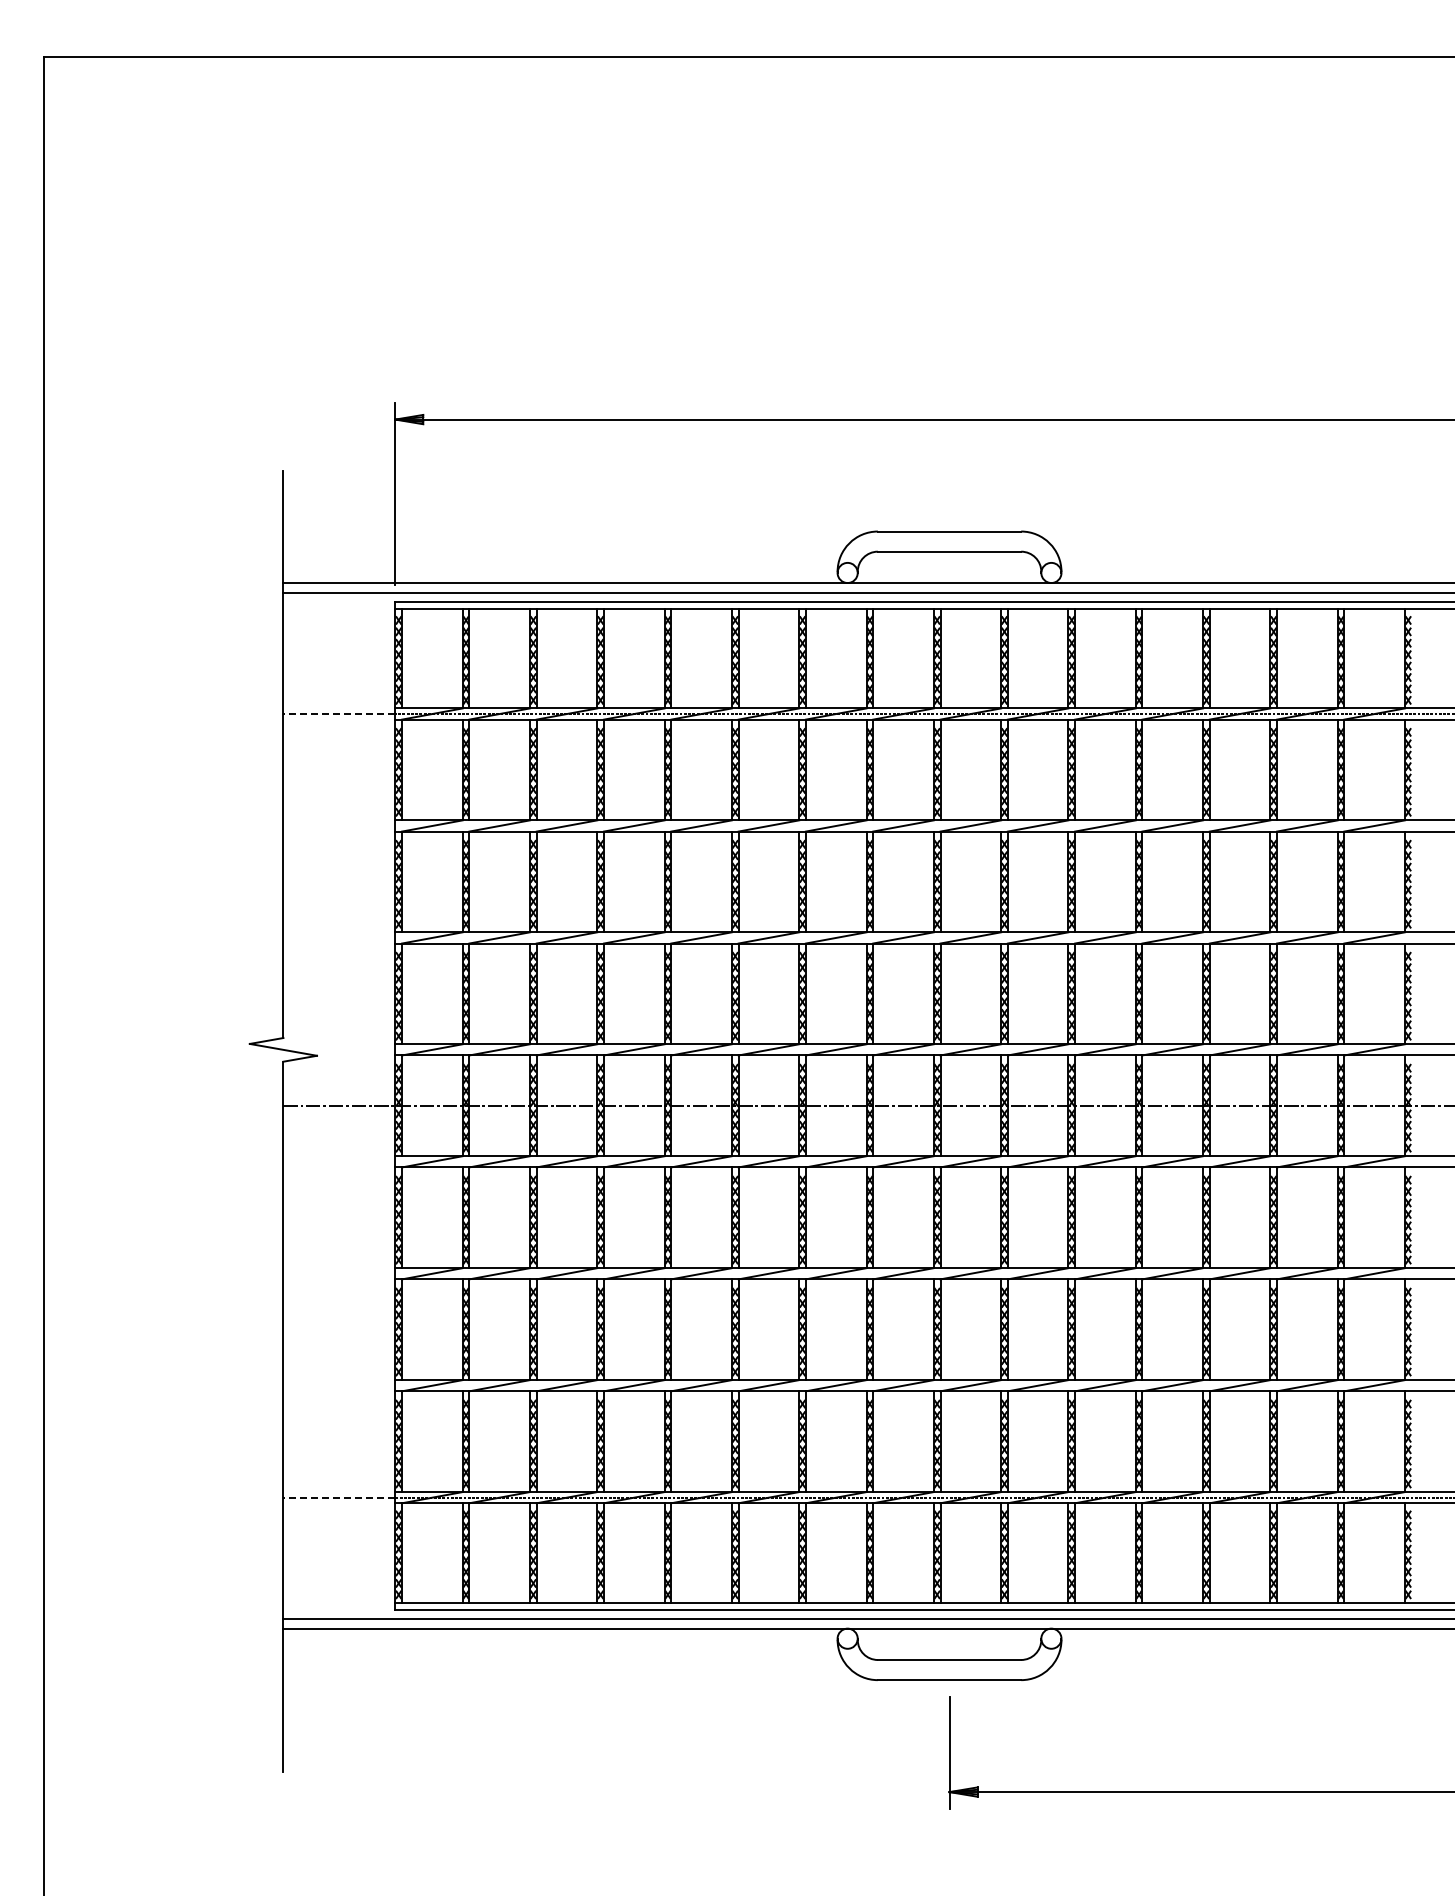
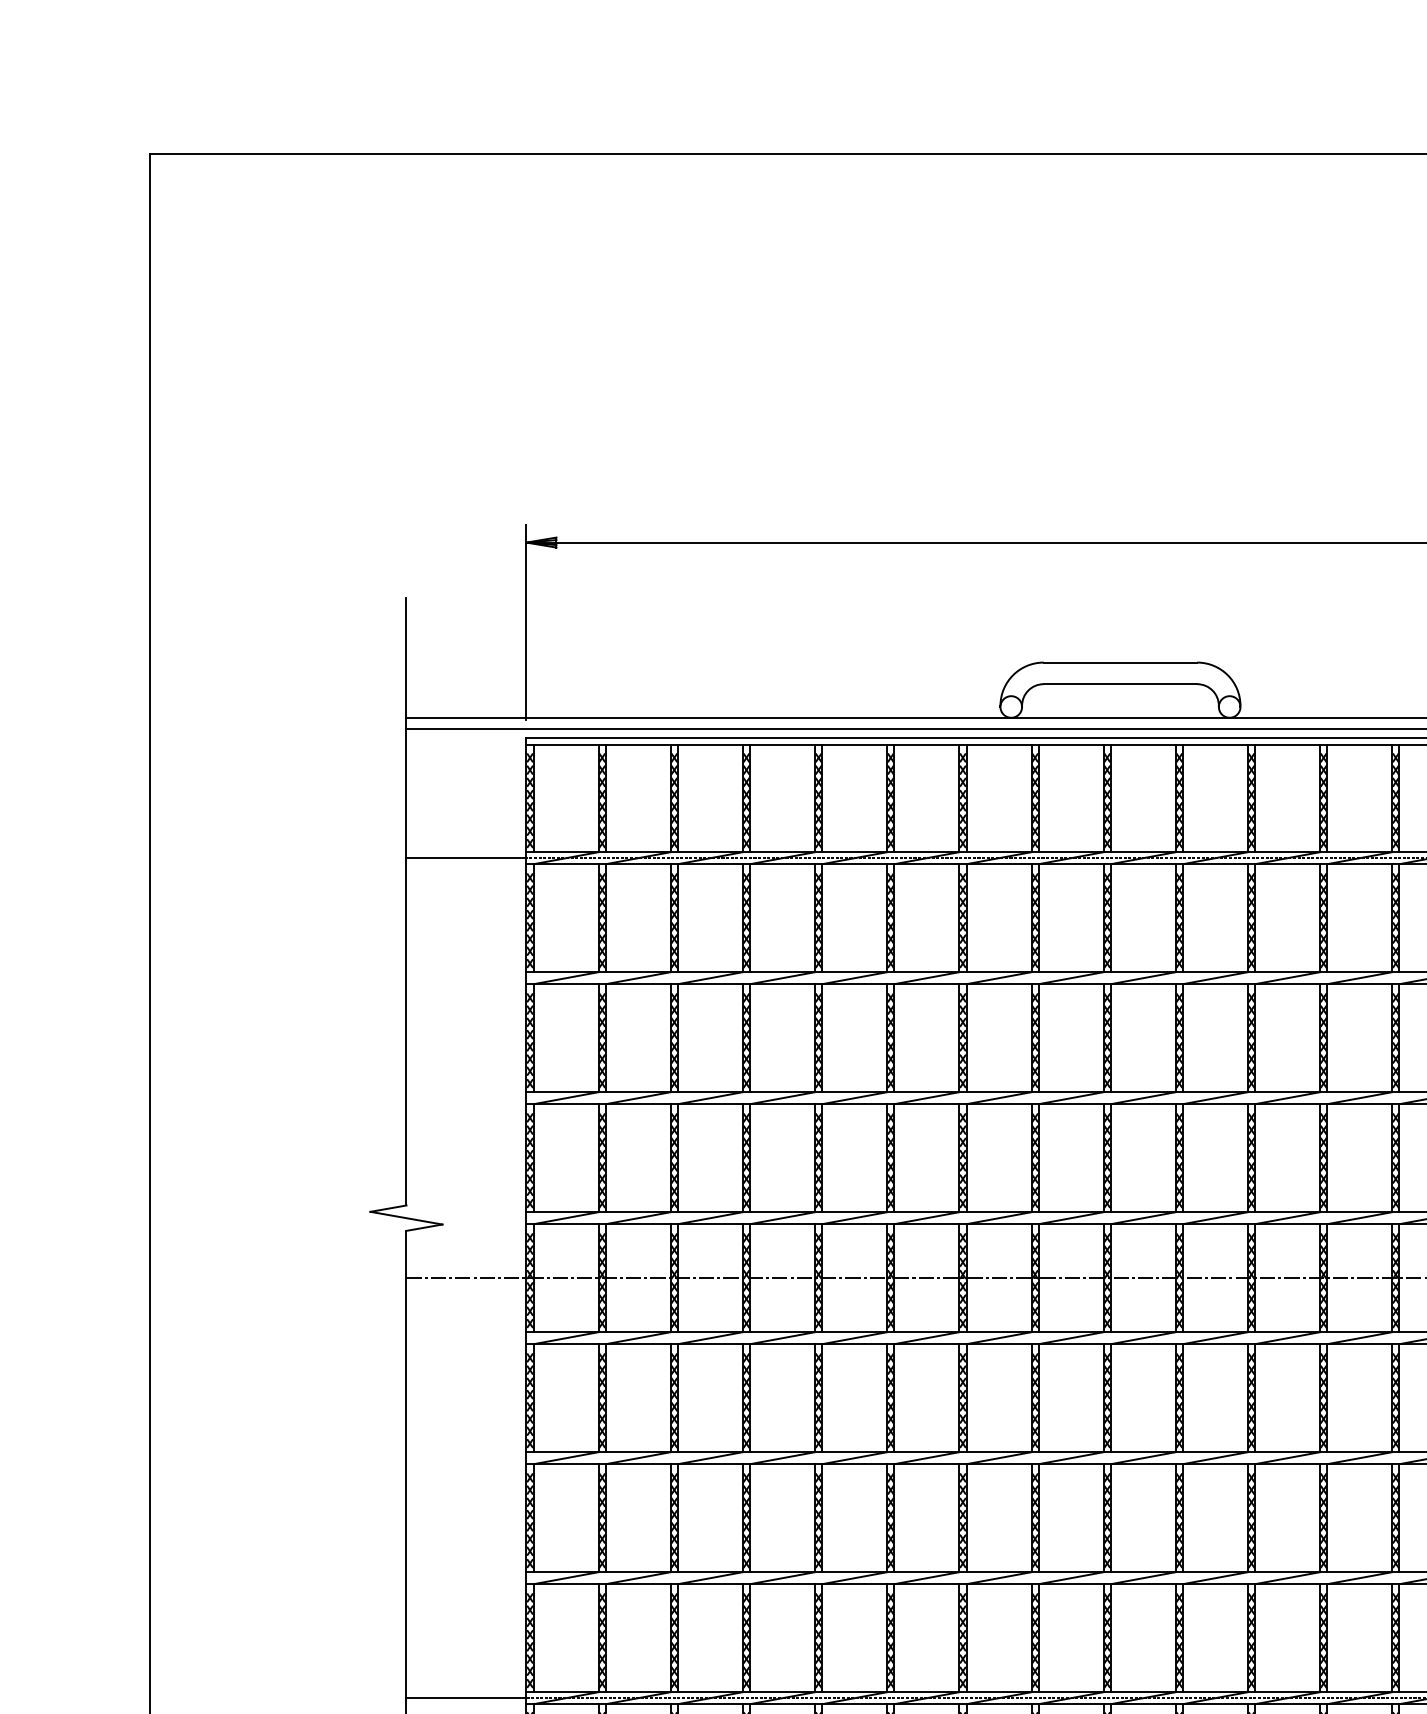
line: (339, 714) -> (466, 858), dashed -> solid
line: (339, 1497) -> (466, 1698), dashed -> solid

